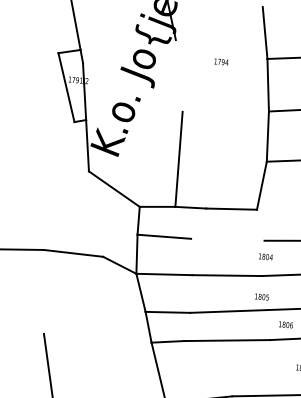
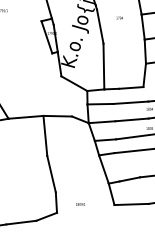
line: (179, 75) -> (100, 26), added
line: (227, 239) -> (130, 102), added
line: (44, 290) -> (45, 135), added

